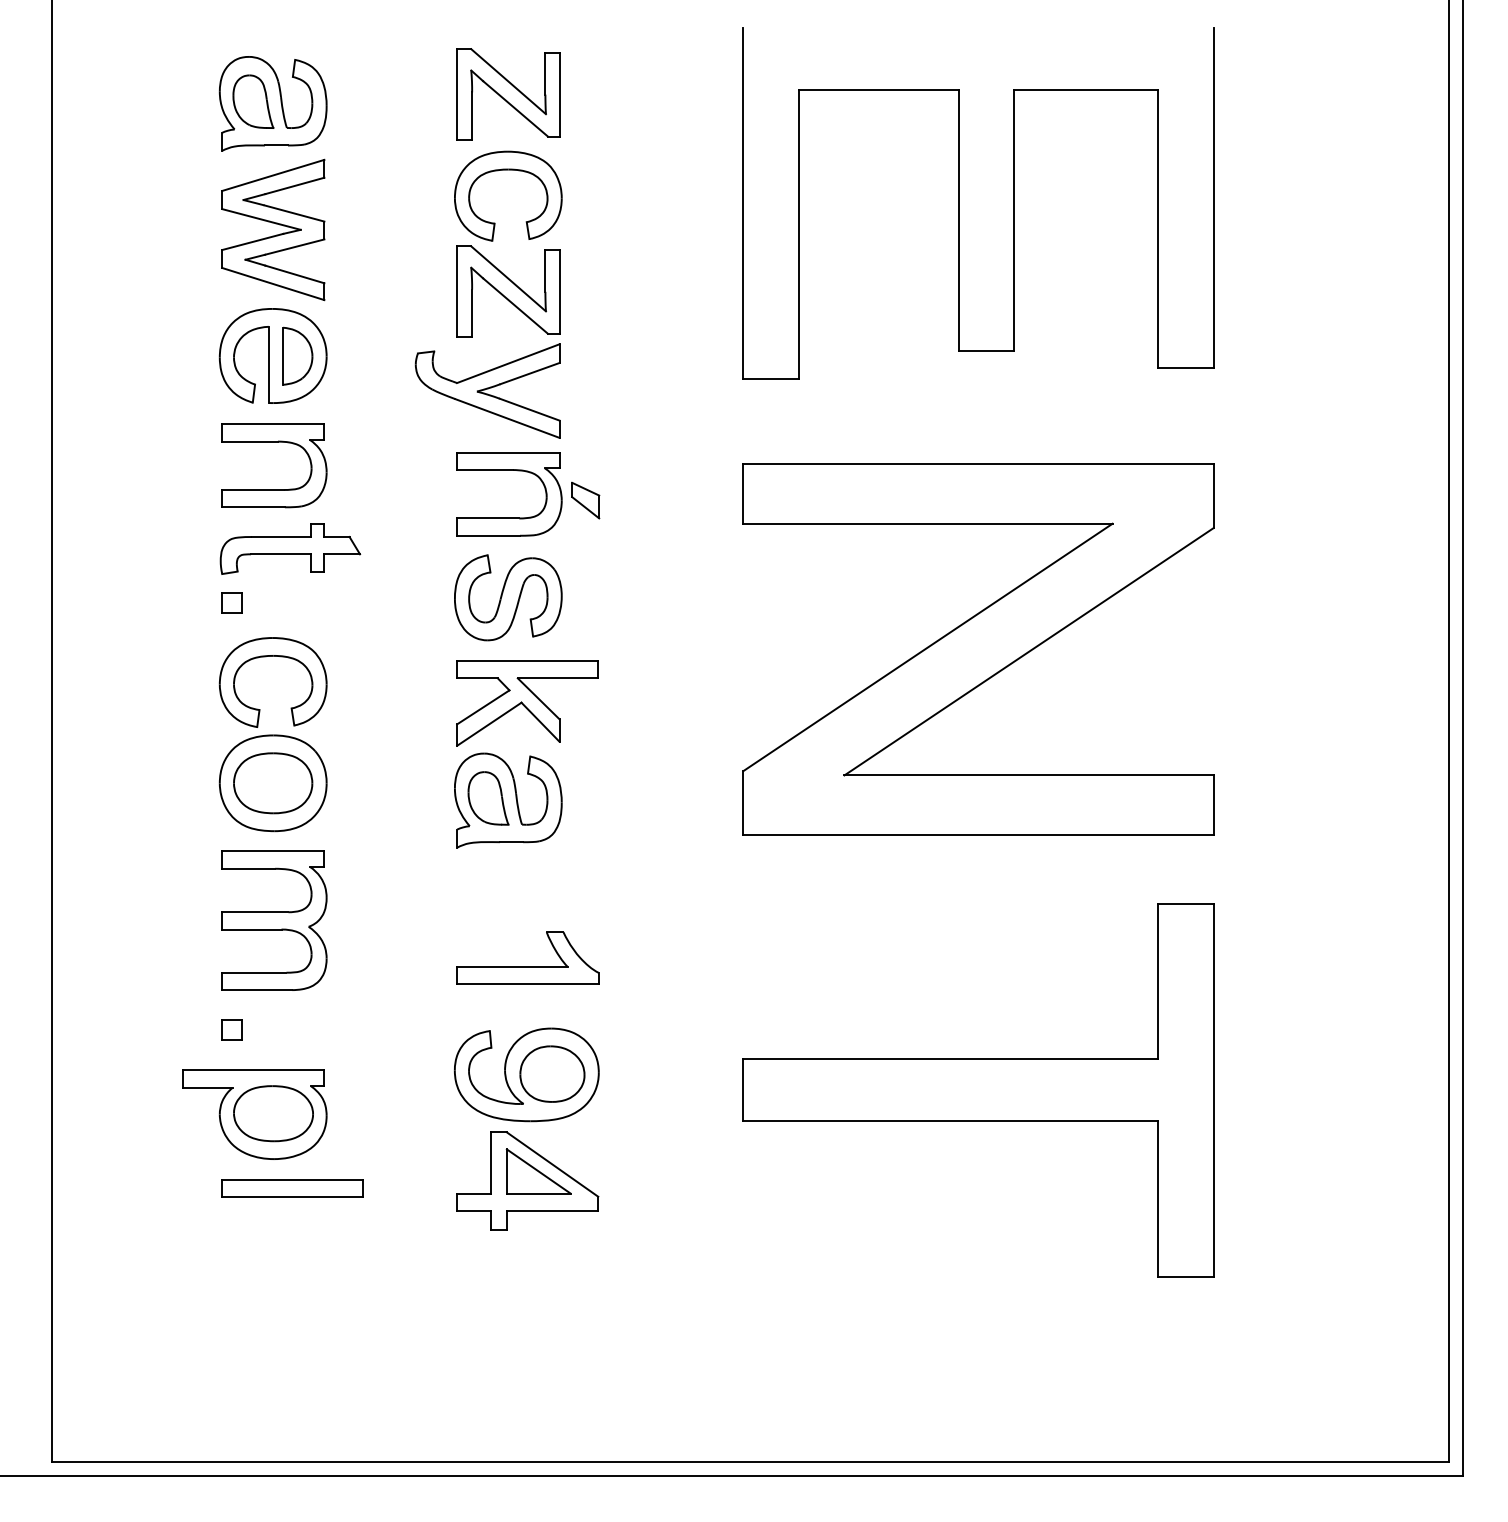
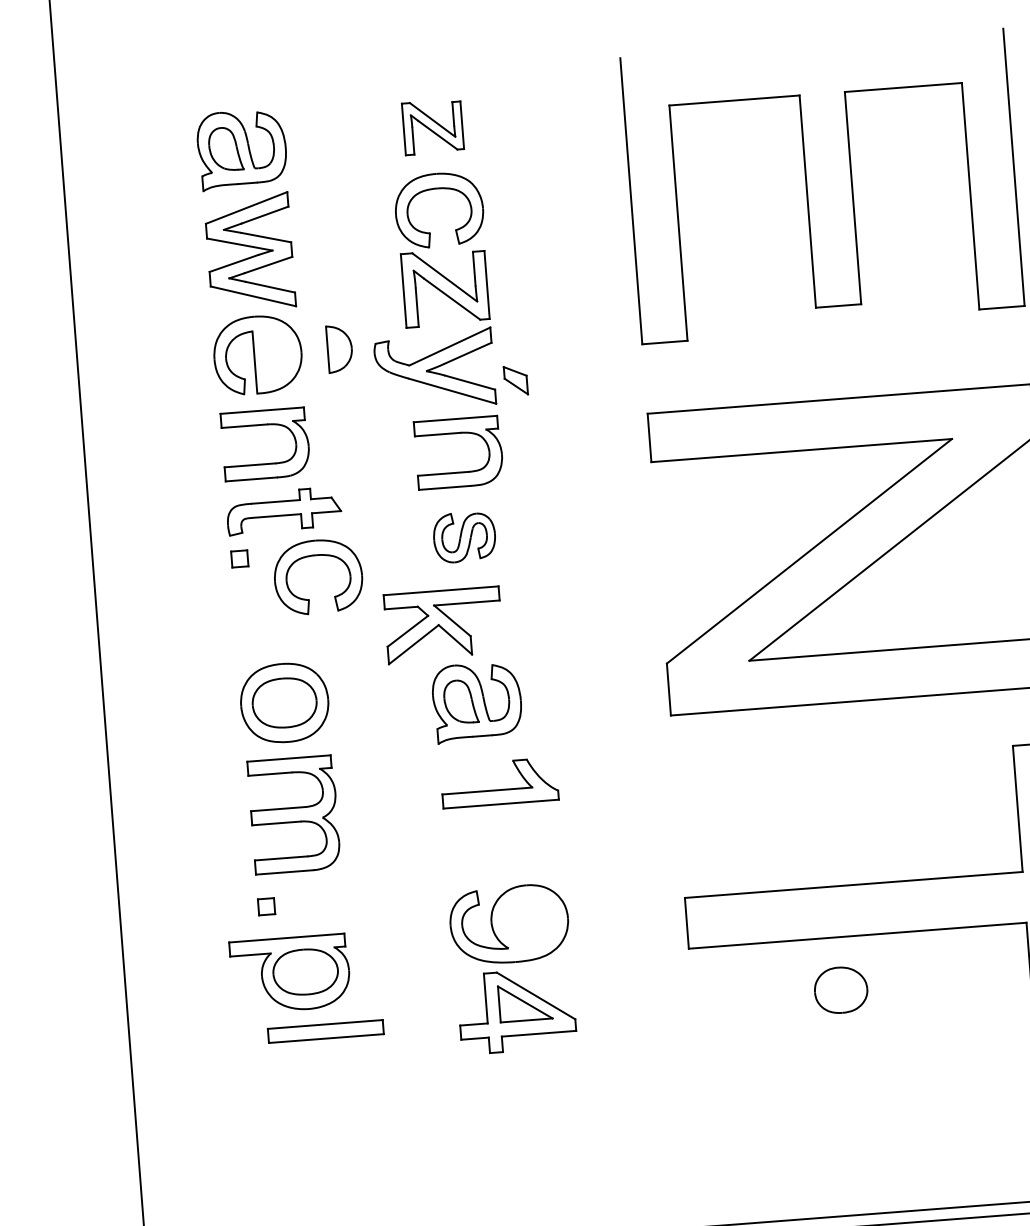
part: (508, 94) -> (433, 127), size x0.7
part: (297, 355) -> (339, 348), moved
part: (585, 500) -> (515, 380), moved
part: (508, 597) -> (464, 536), size x0.7
part: (265, 657) -> (310, 556), moved
part: (527, 703) -> (443, 625), moved
part: (527, 966) -> (499, 789), moved
part: (552, 1073) -> (841, 989), moved

